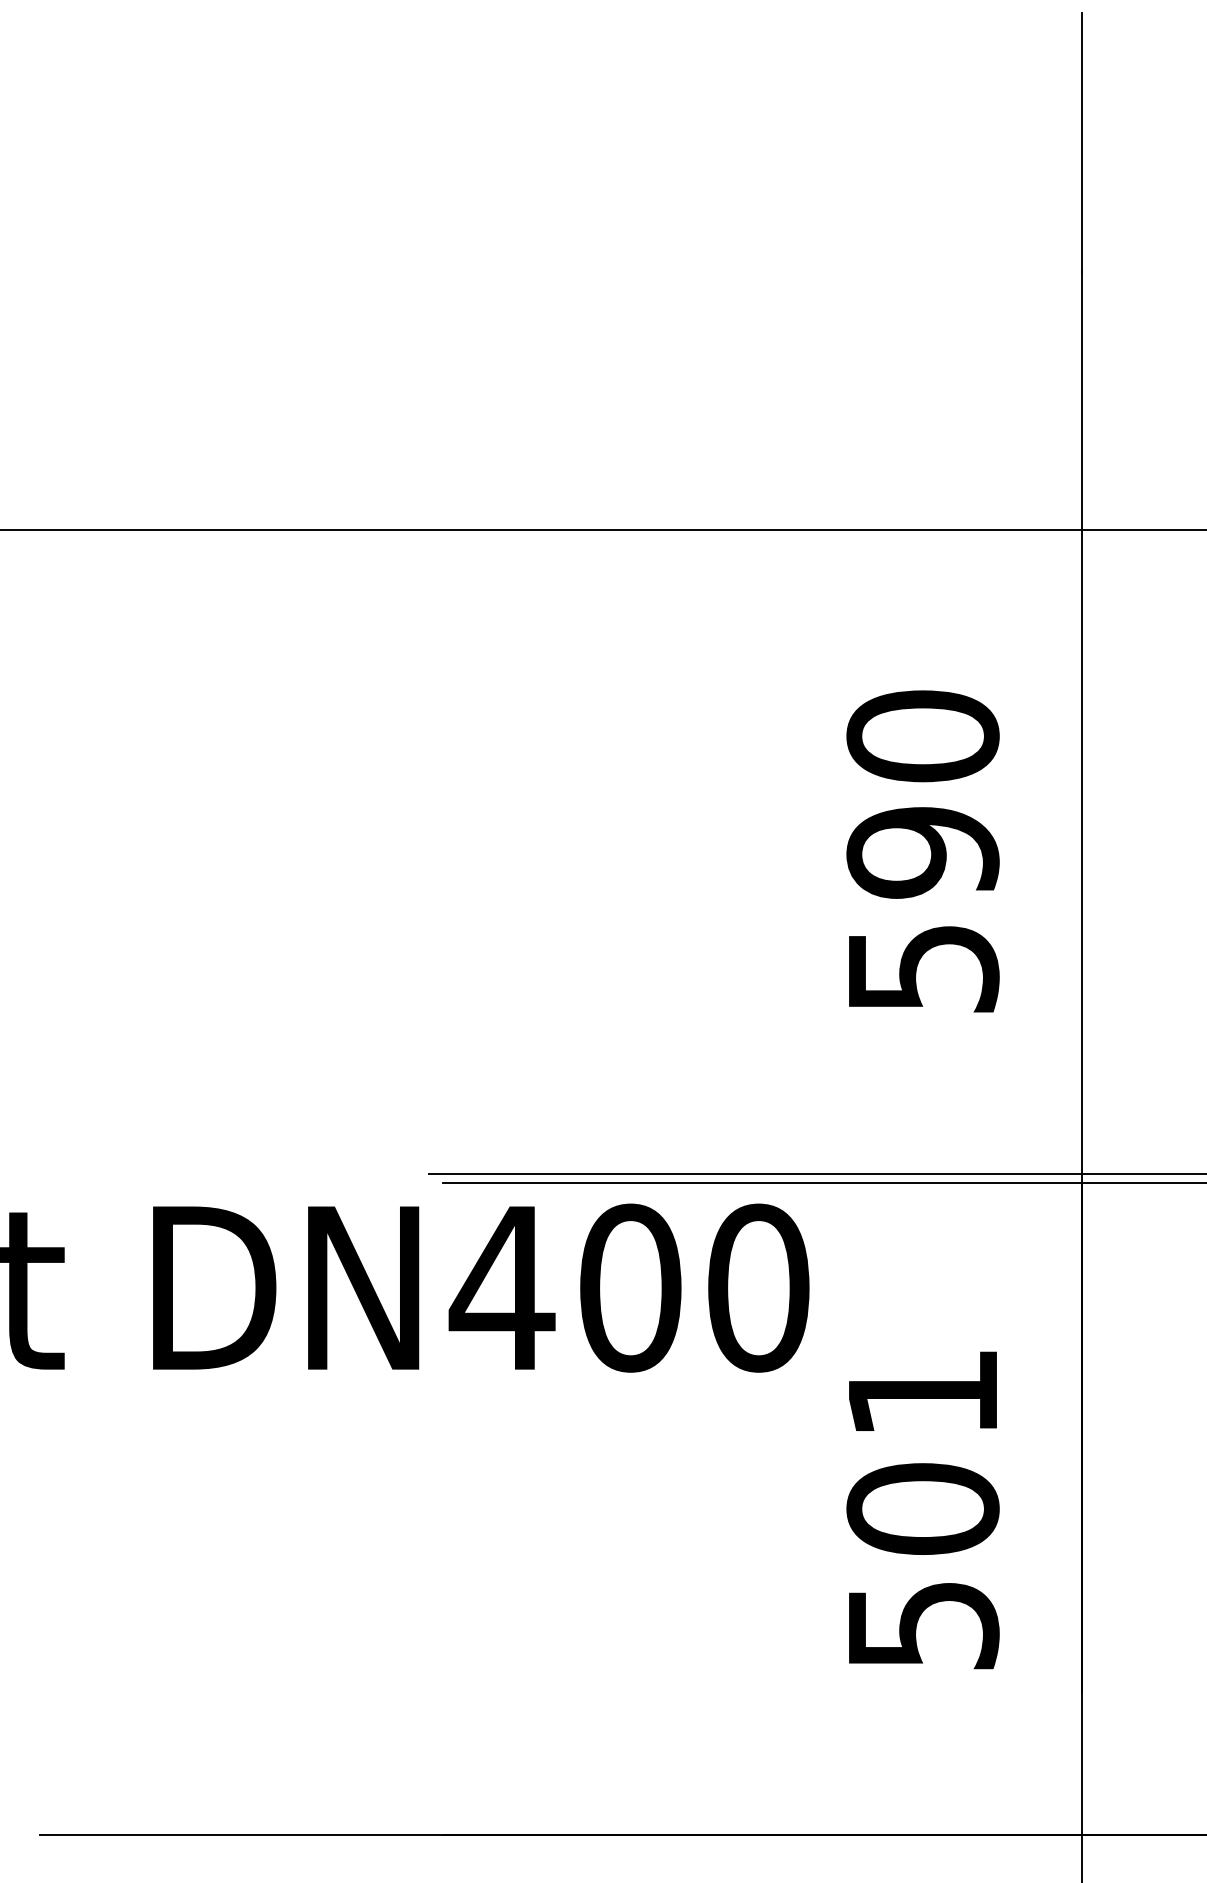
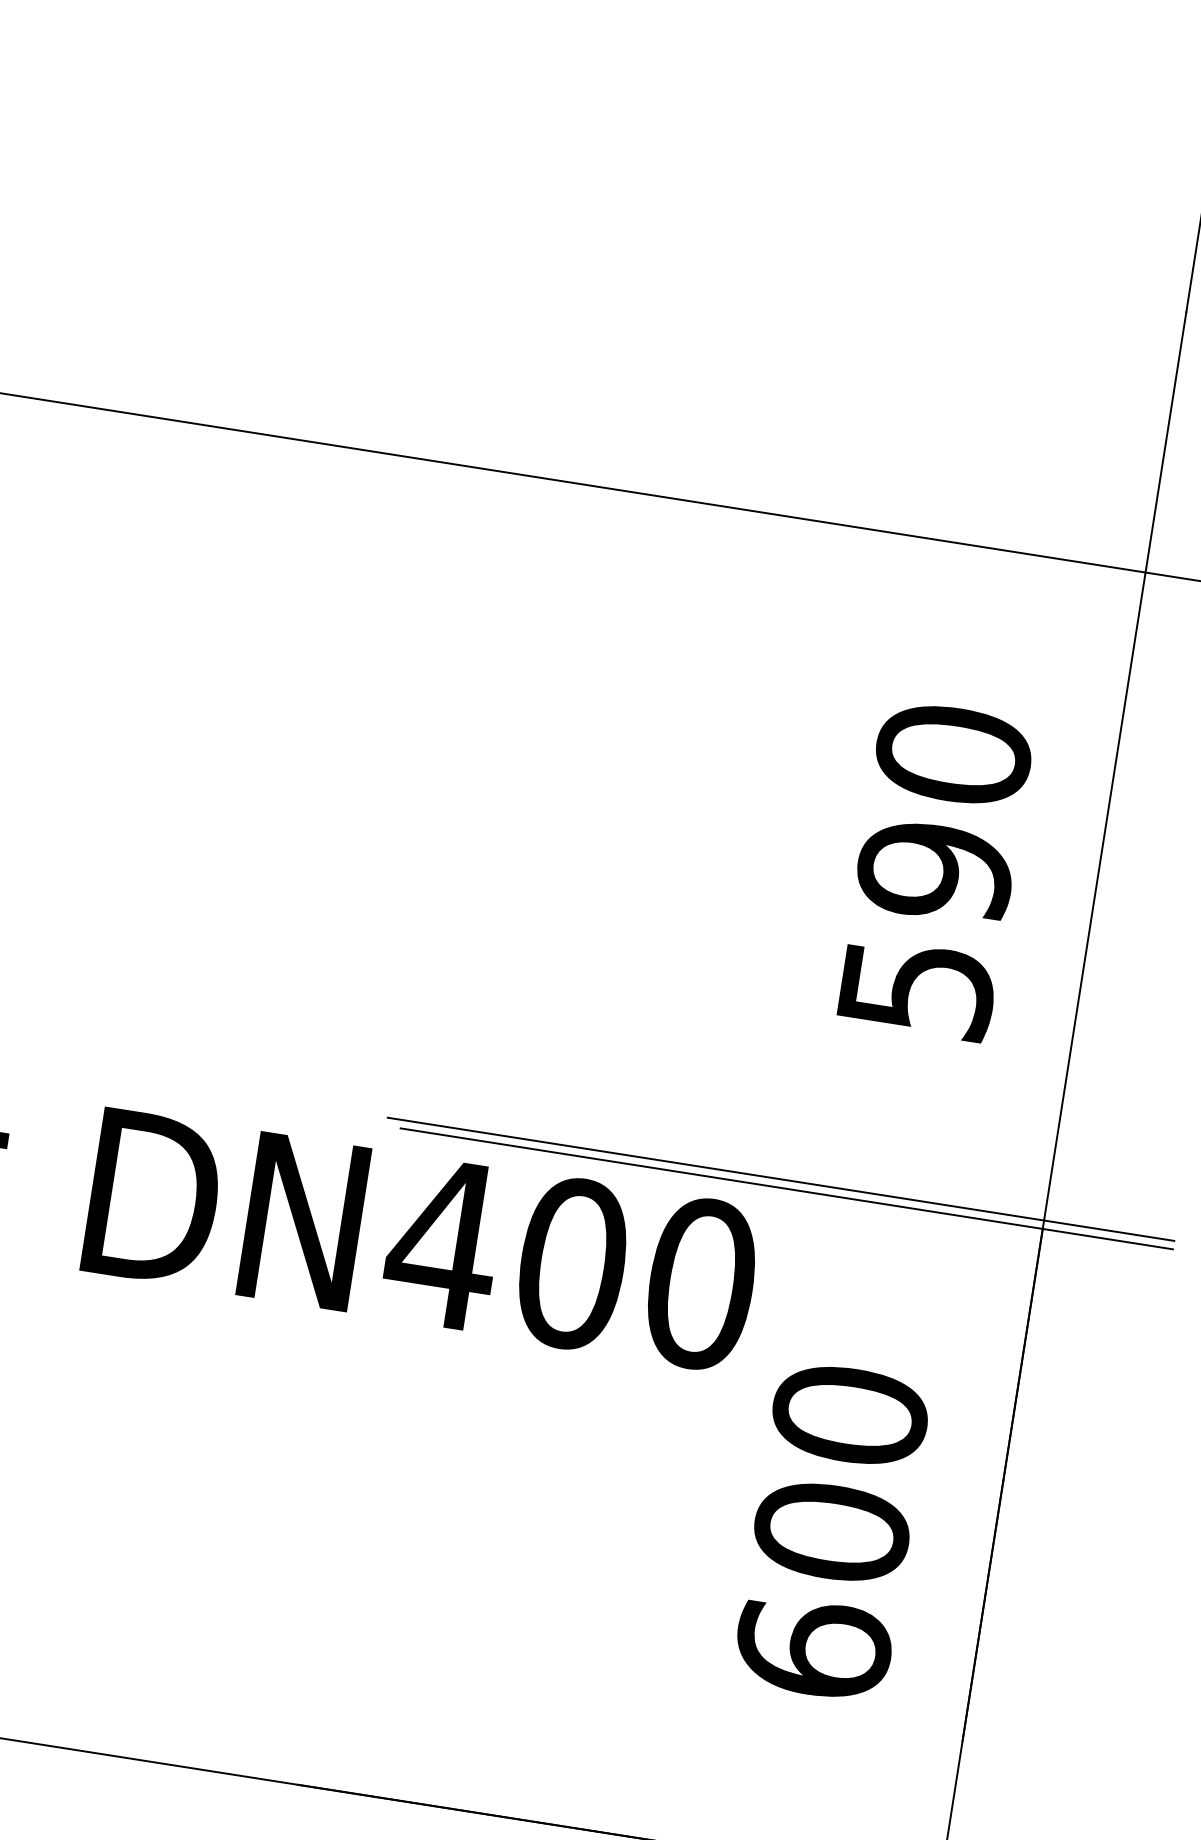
text: (922, 1508) -> (831, 1531), 501 -> 600

